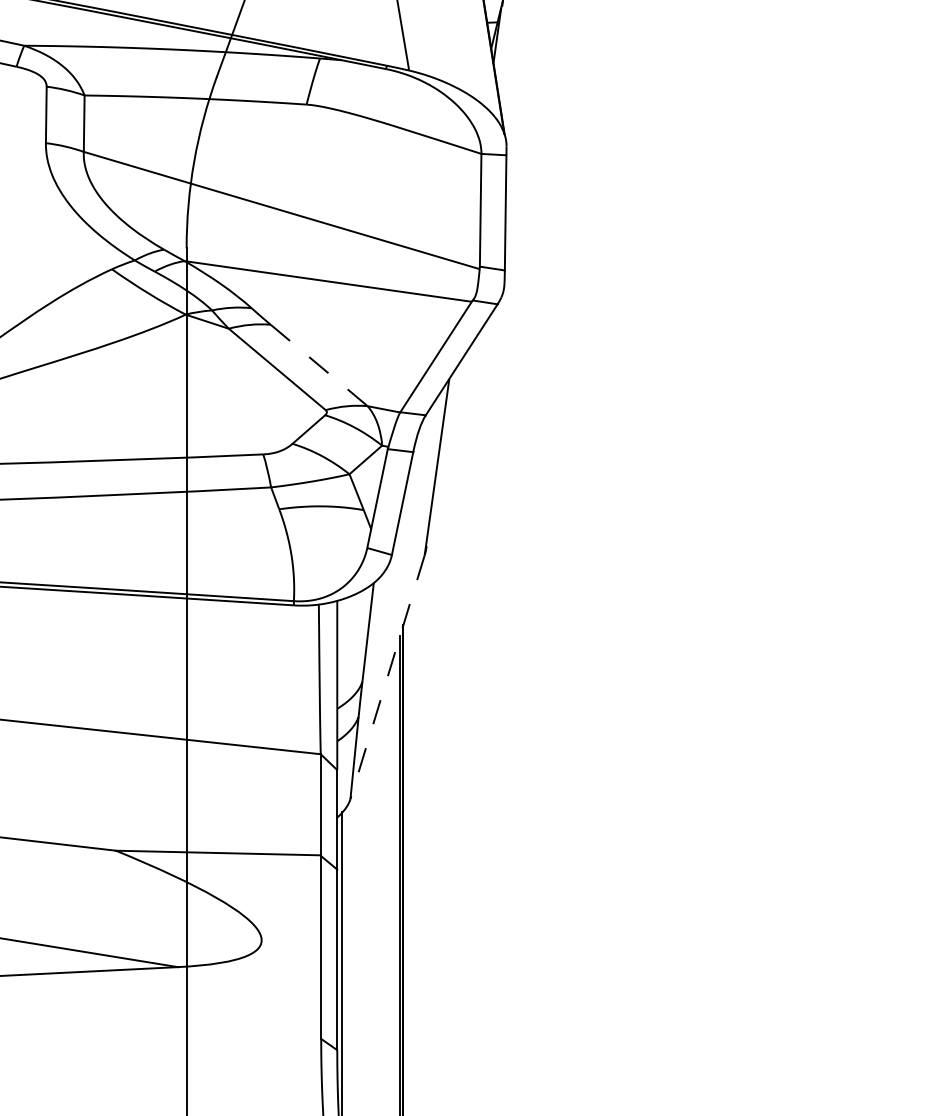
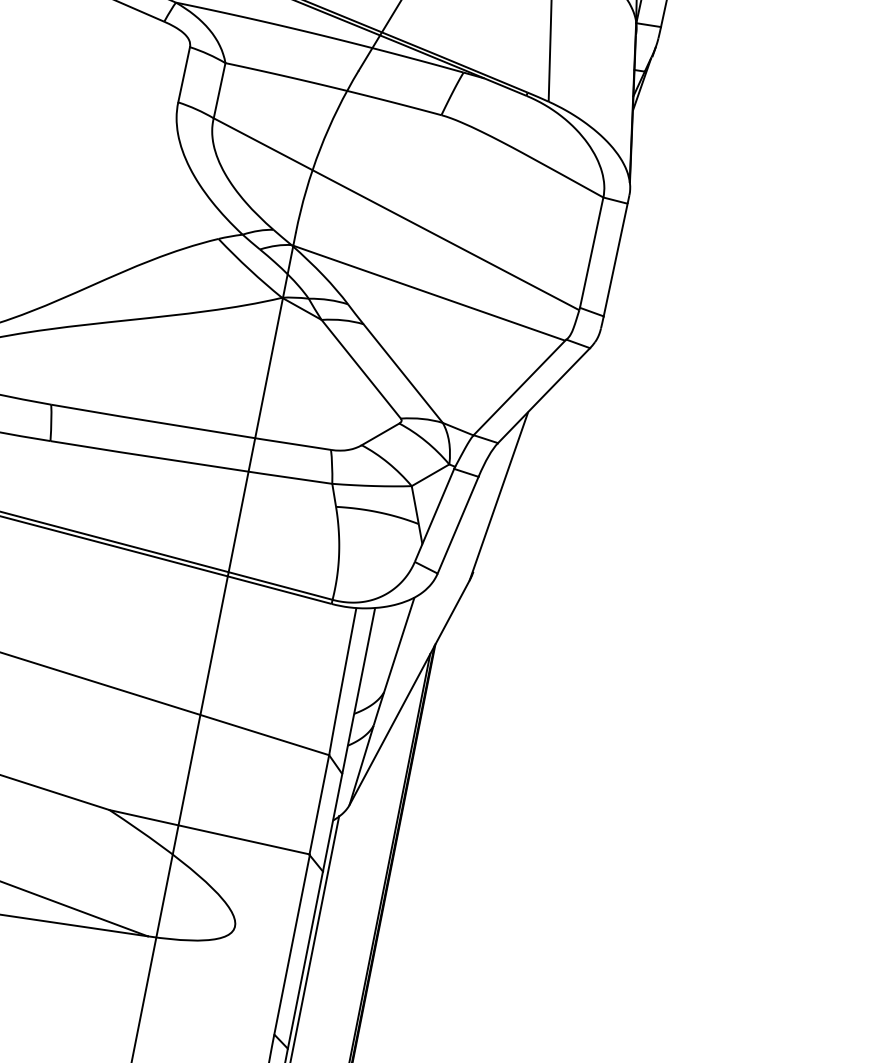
line: (319, 365) -> (403, 373), dashed -> solid
line: (387, 678) -> (409, 693), dashed -> solid

